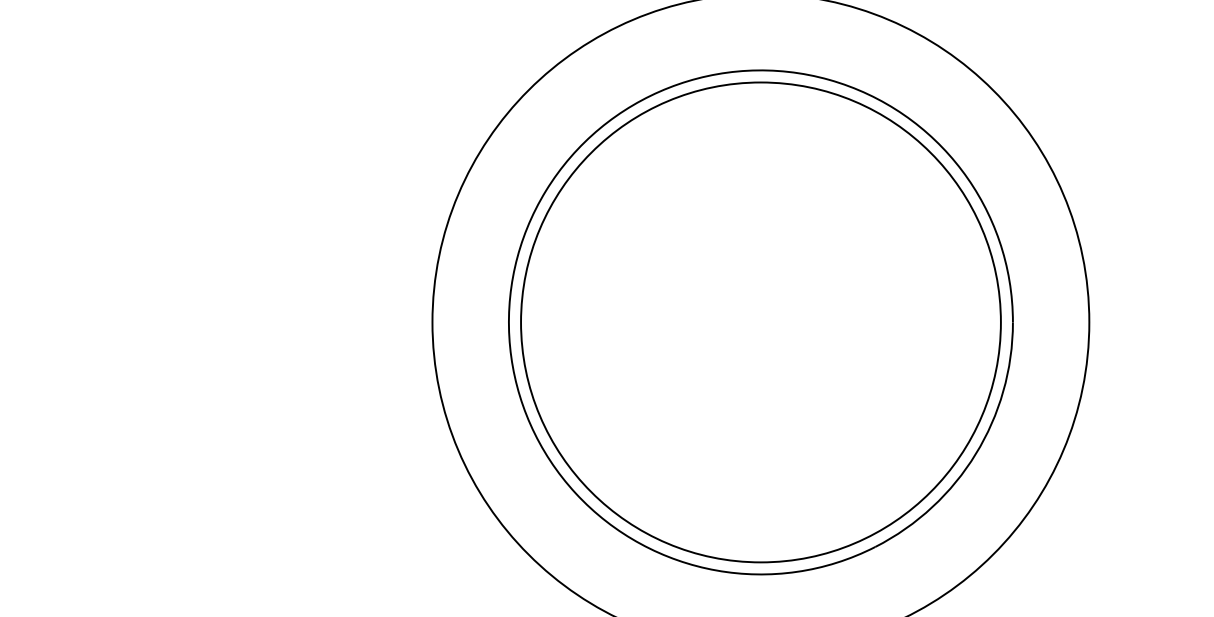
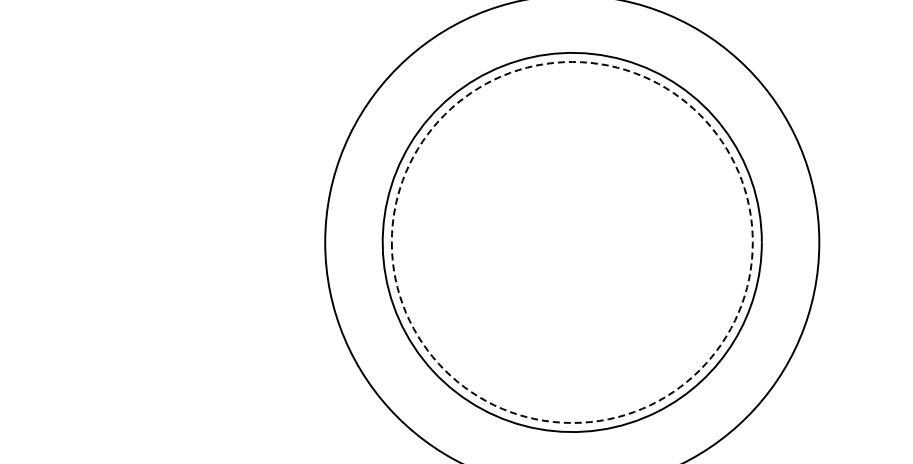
circle: (759, 321) -> (571, 241), solid -> dashed

